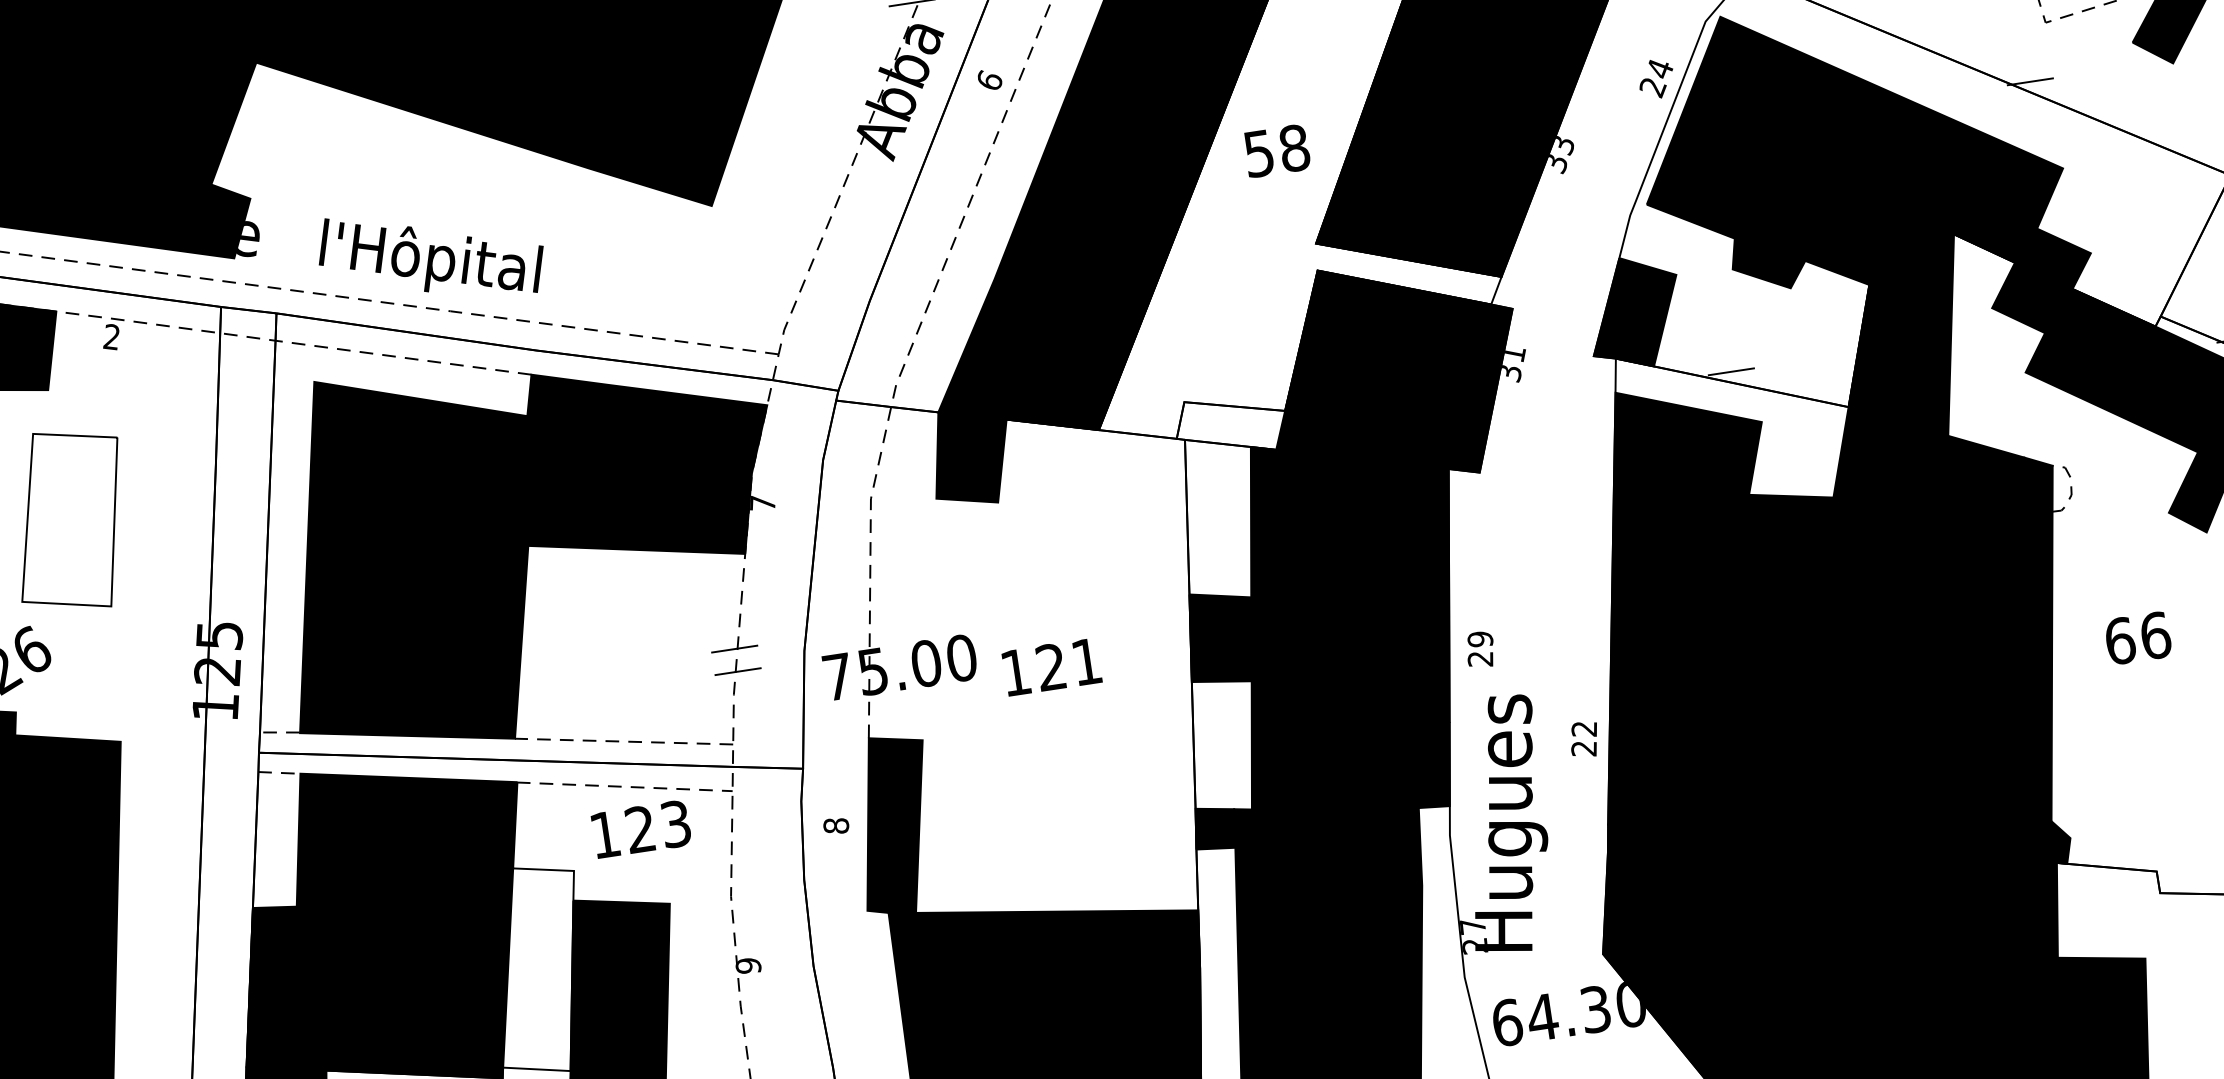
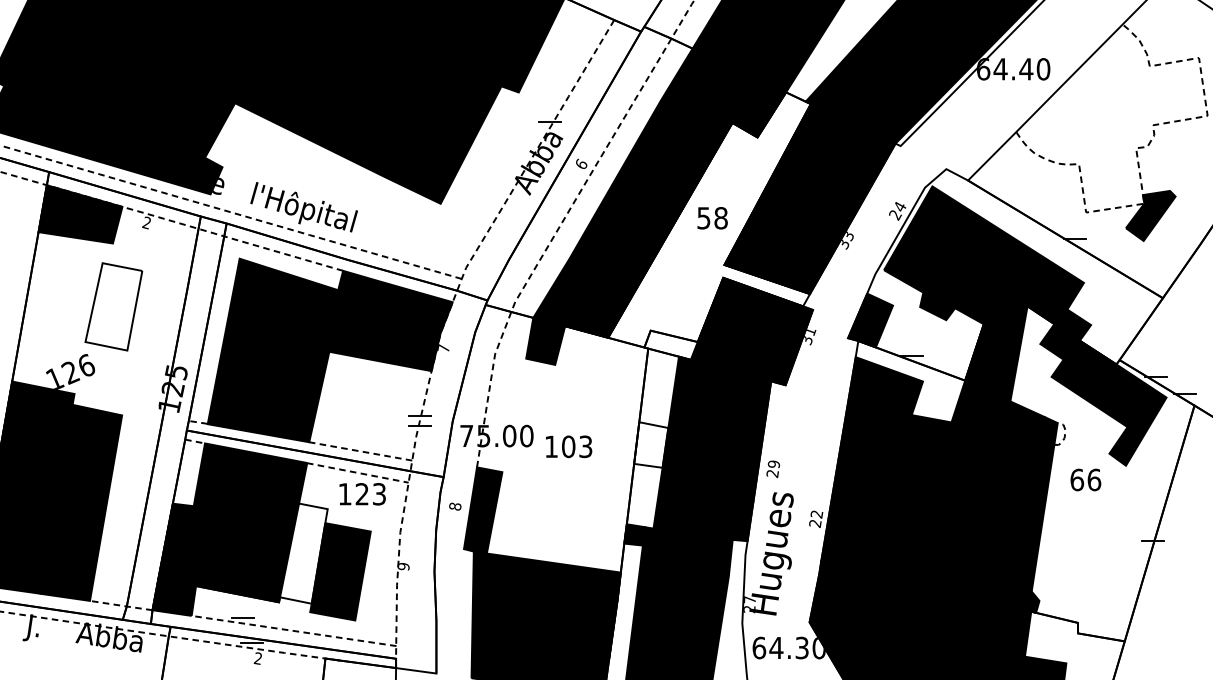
fill: (1221, 636) -> (651, 444), removed
text: (2137, 637) -> (1085, 479), moved
text: (1069, 663) -> (577, 446), 121 -> 103

